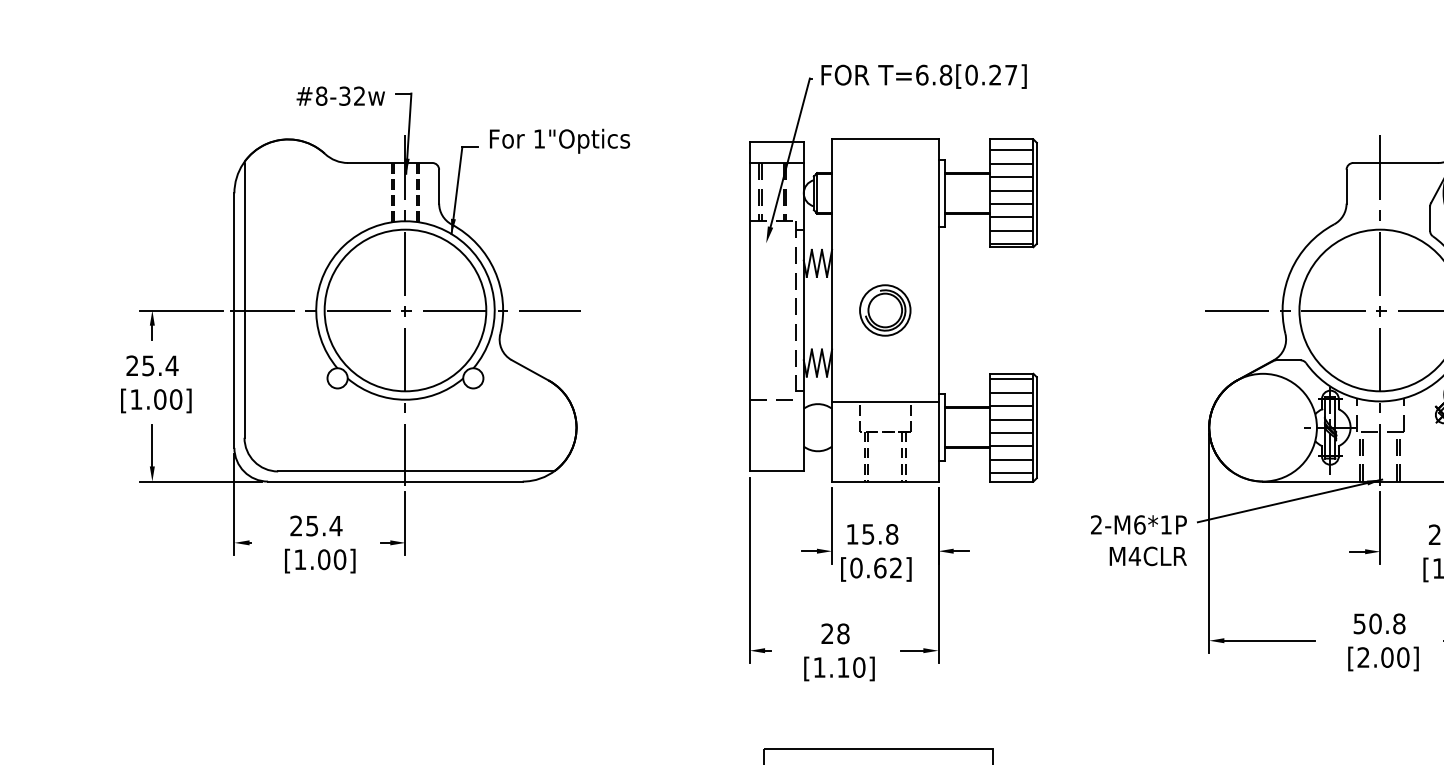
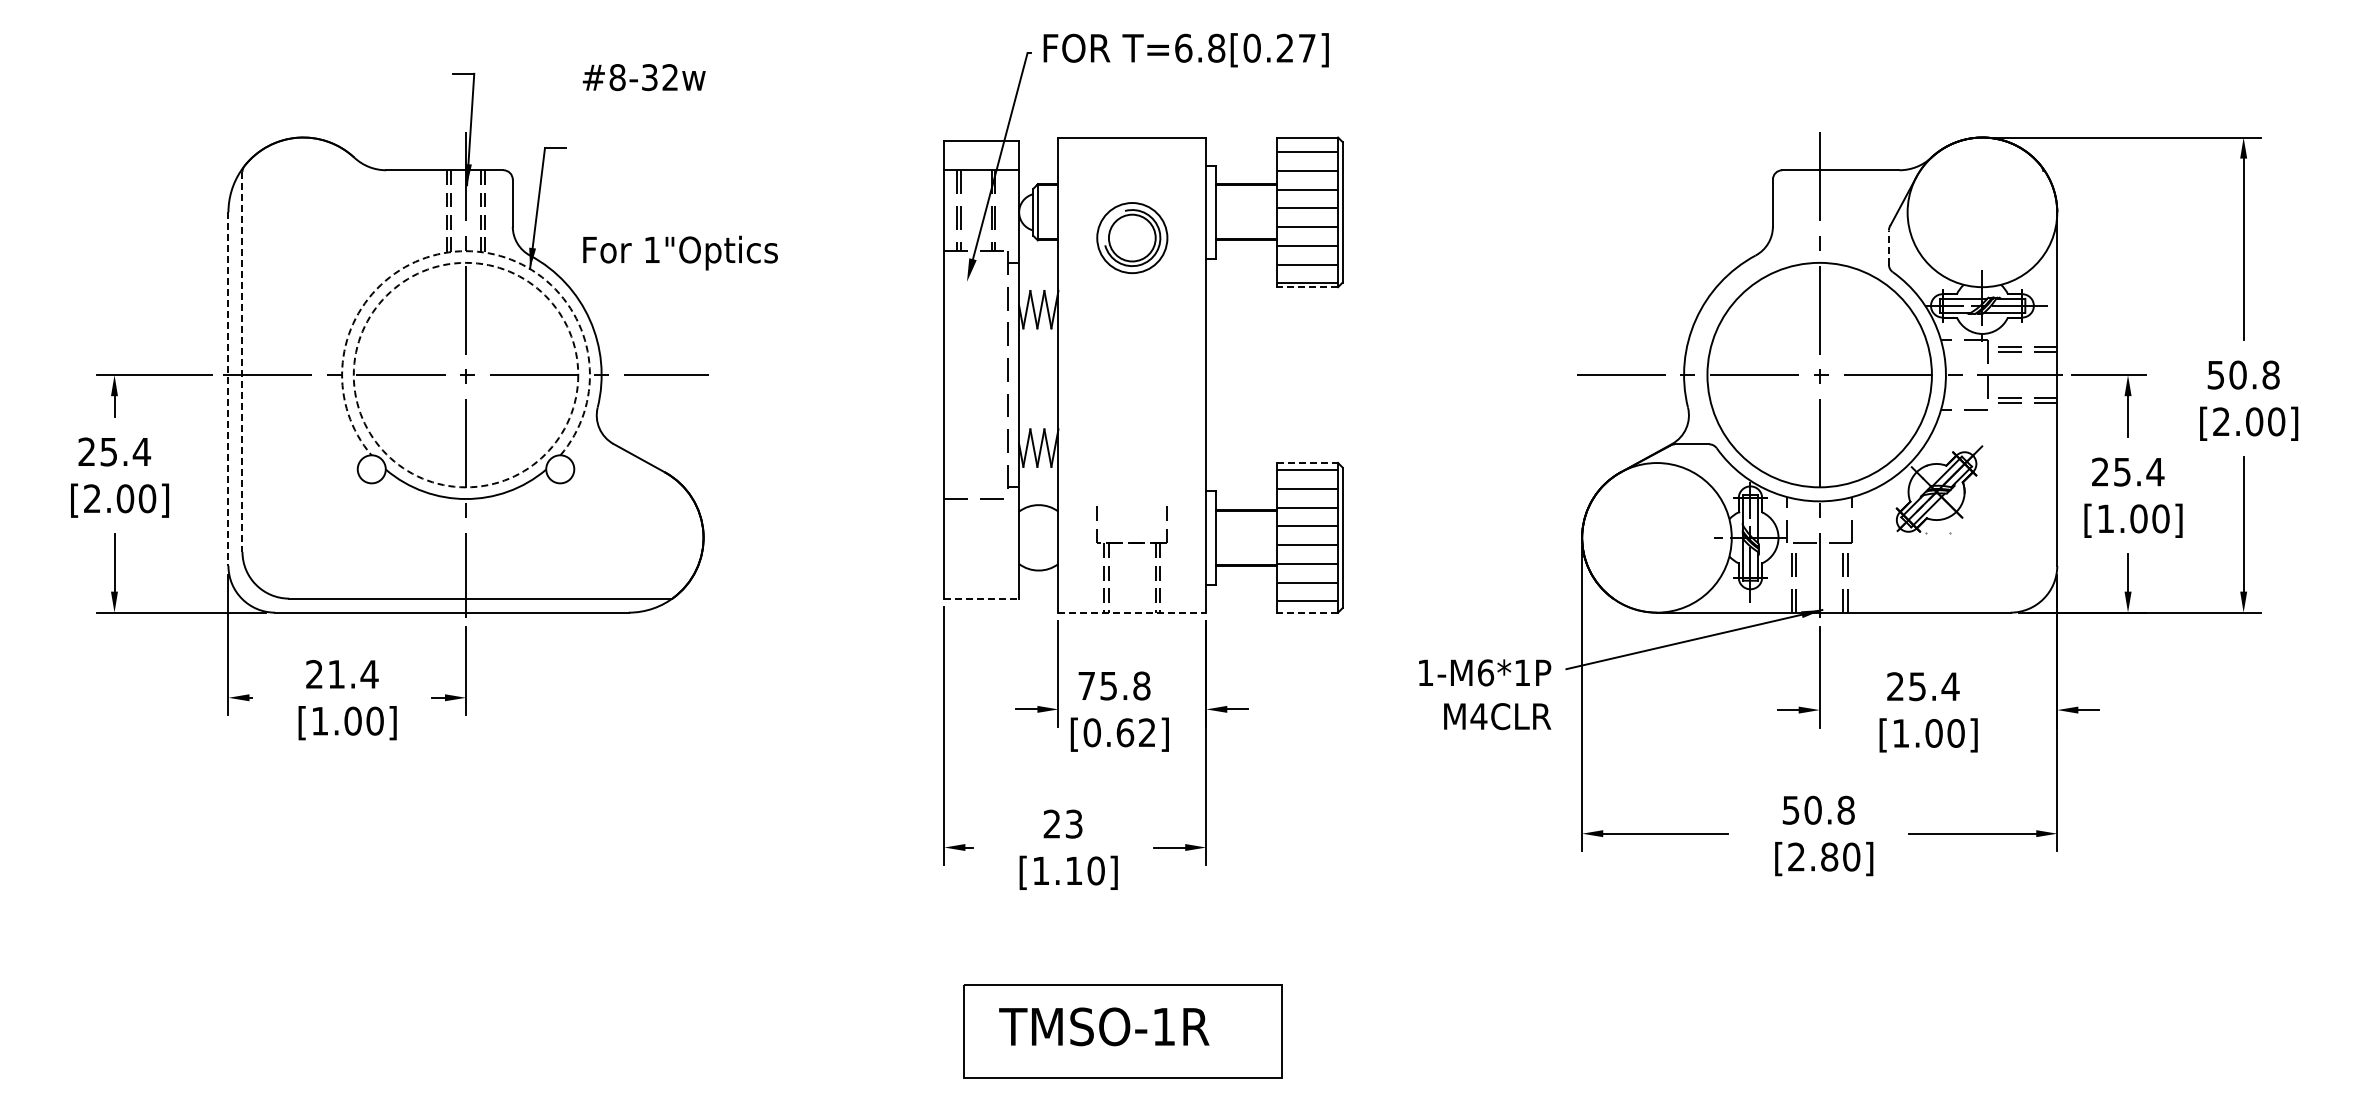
text: (340, 96) -> (643, 77), moved
text: (559, 140) -> (680, 252), moved
line: (1429, 218) -> (1888, 247), solid -> dashed
arc: (405, 221) -> (466, 251), solid -> dashed
line: (1011, 247) -> (1307, 287), solid -> dashed
line: (244, 301) -> (242, 362), solid -> dashed
circle: (405, 310) -> (465, 374), solid -> dashed
part: (885, 310) -> (1132, 238), moved
line: (234, 320) -> (228, 389), solid -> dashed
line: (1012, 374) -> (1308, 463), solid -> dashed
text: (136, 399) -> (92, 498), [1.00] -> [2.00]
line: (885, 402) -> (1132, 502), removed
line: (777, 471) -> (982, 598), solid -> dashed
line: (885, 481) -> (1132, 612), solid -> dashed
line: (1011, 481) -> (1307, 612), solid -> dashed
text: (1096, 524) -> (1425, 672), 2-M6*1P -> 1-M6*1P
text: (312, 526) -> (336, 674), 25.4 -> 21.4
text: (852, 534) -> (1086, 685), 15.8 -> 75.8
text: (842, 633) -> (1073, 823), 28 -> 23
text: (1387, 657) -> (1829, 857), [2.00] -> [2.80]

